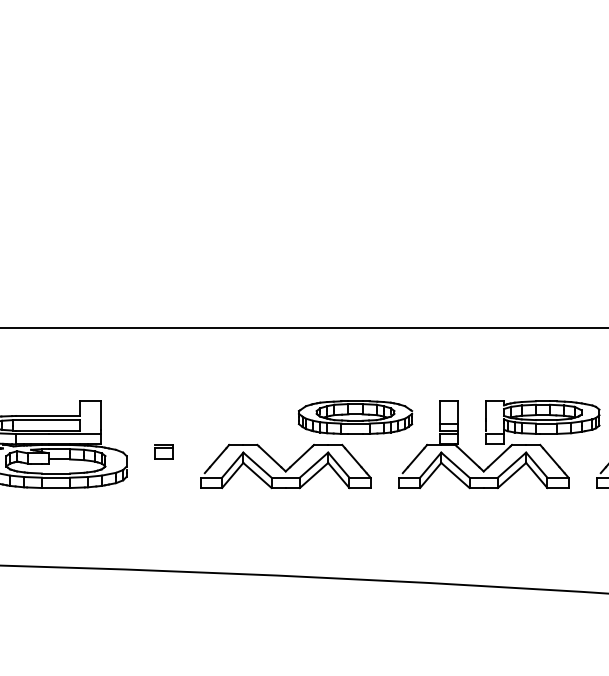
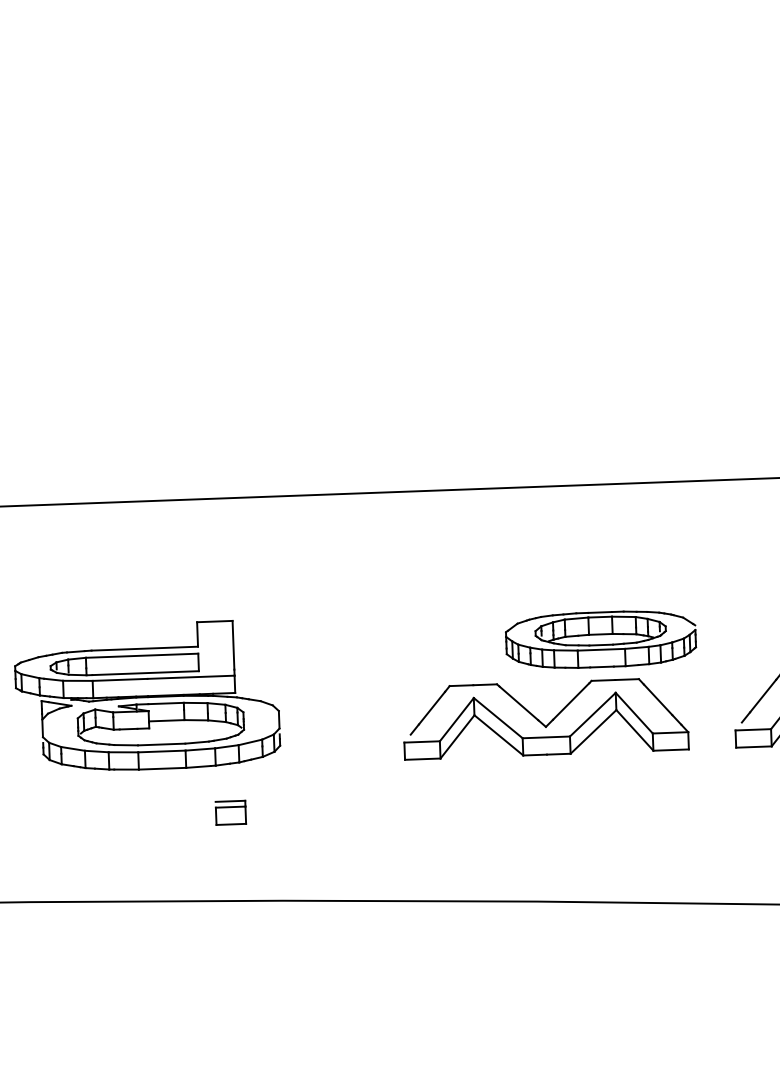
part: (355, 417) -> (600, 639), moved
part: (163, 451) -> (230, 812), moved

